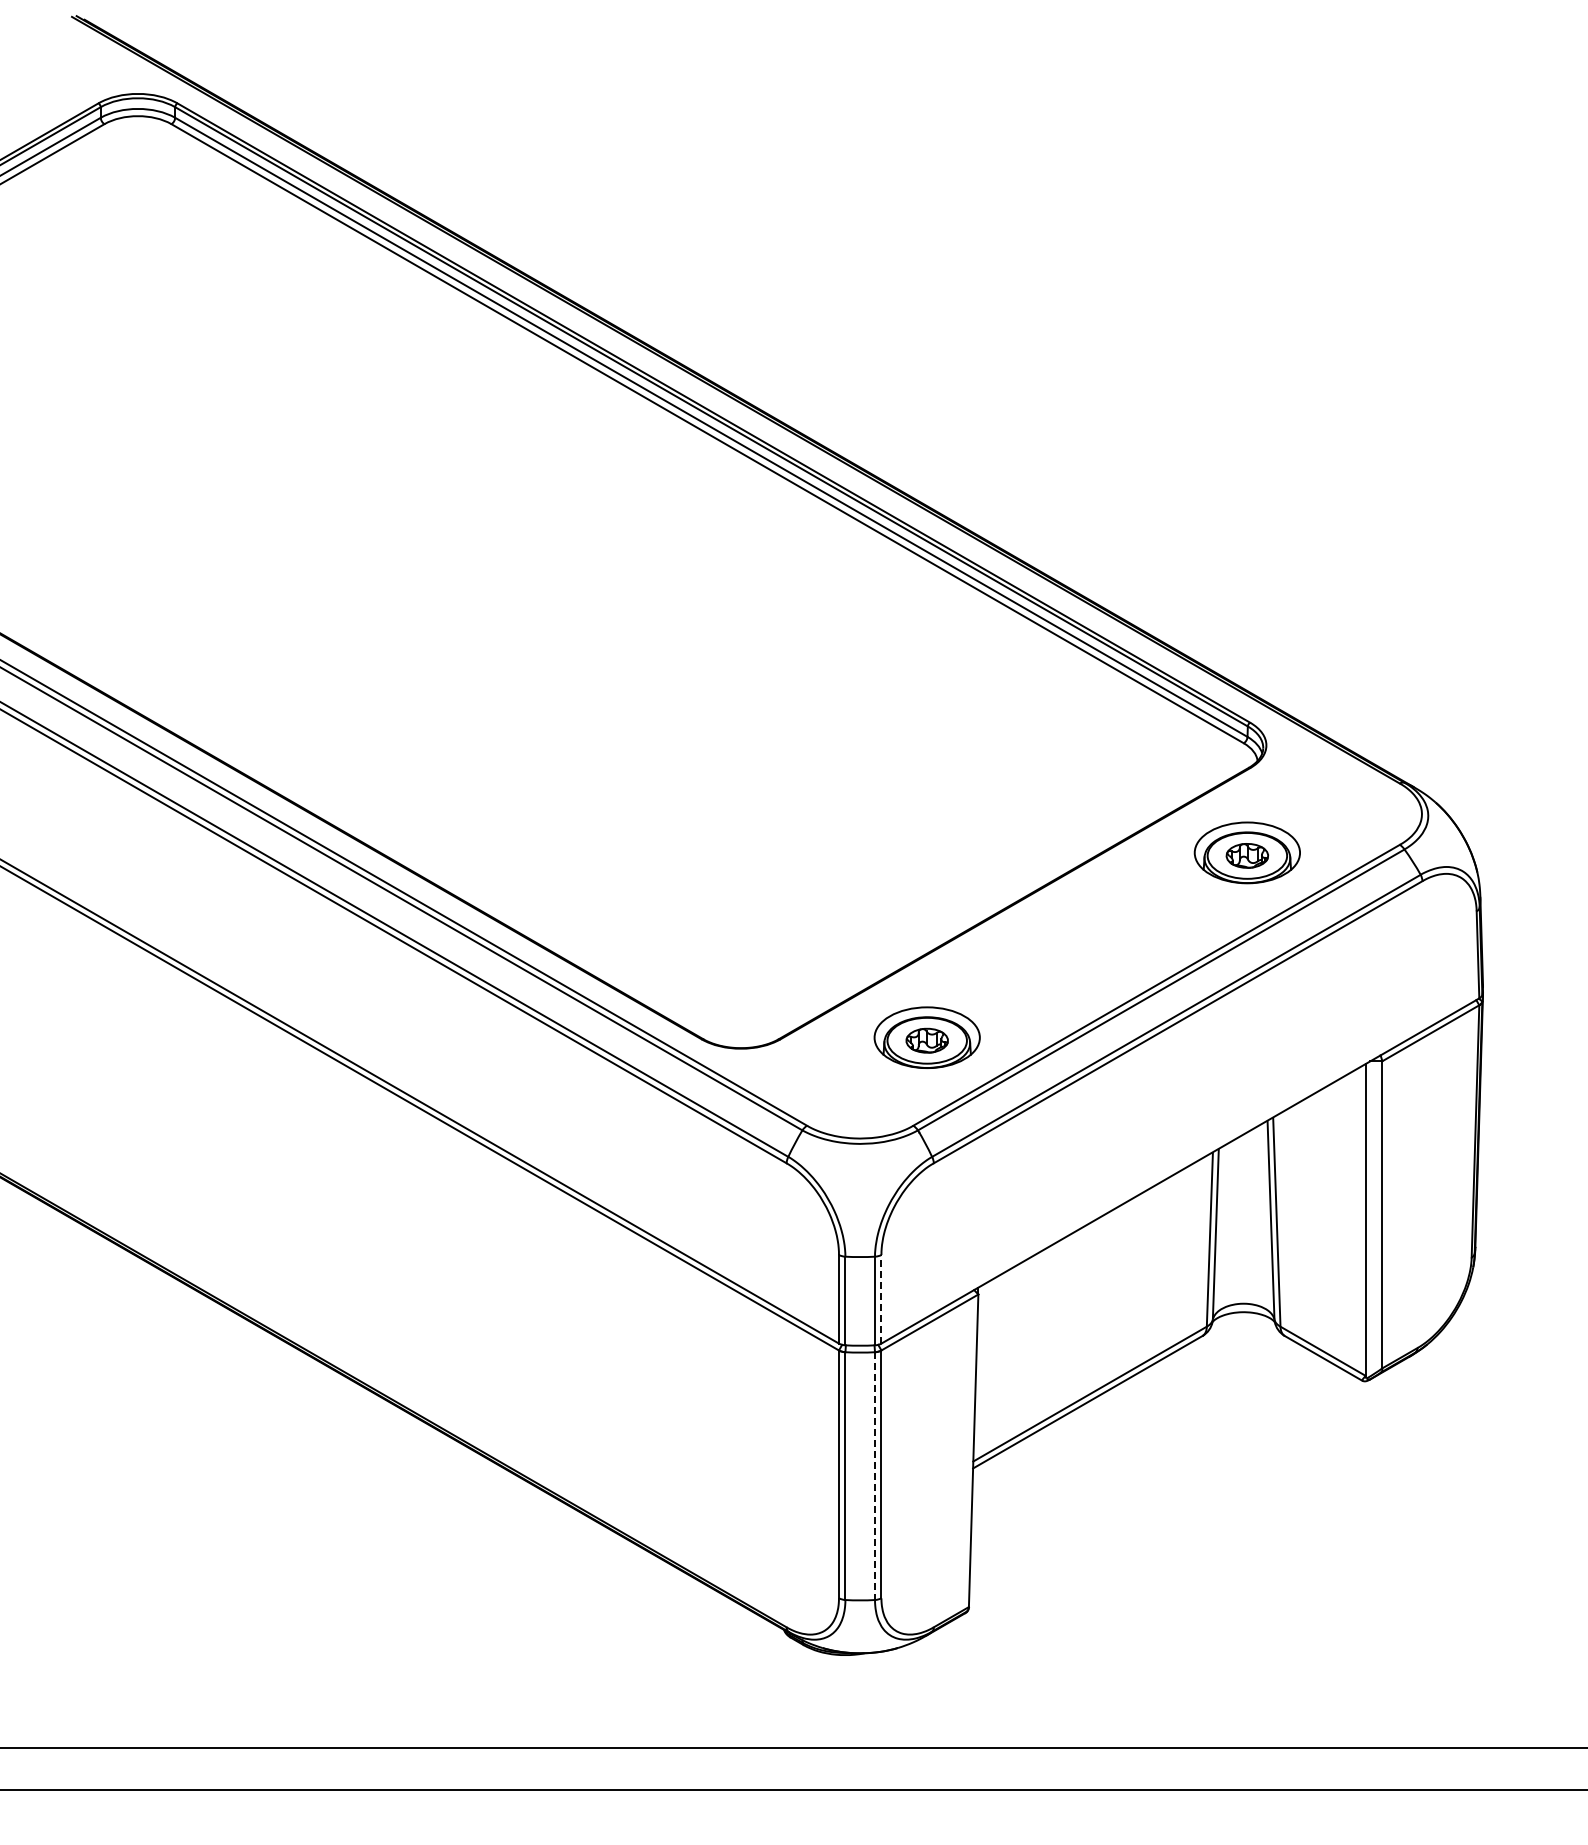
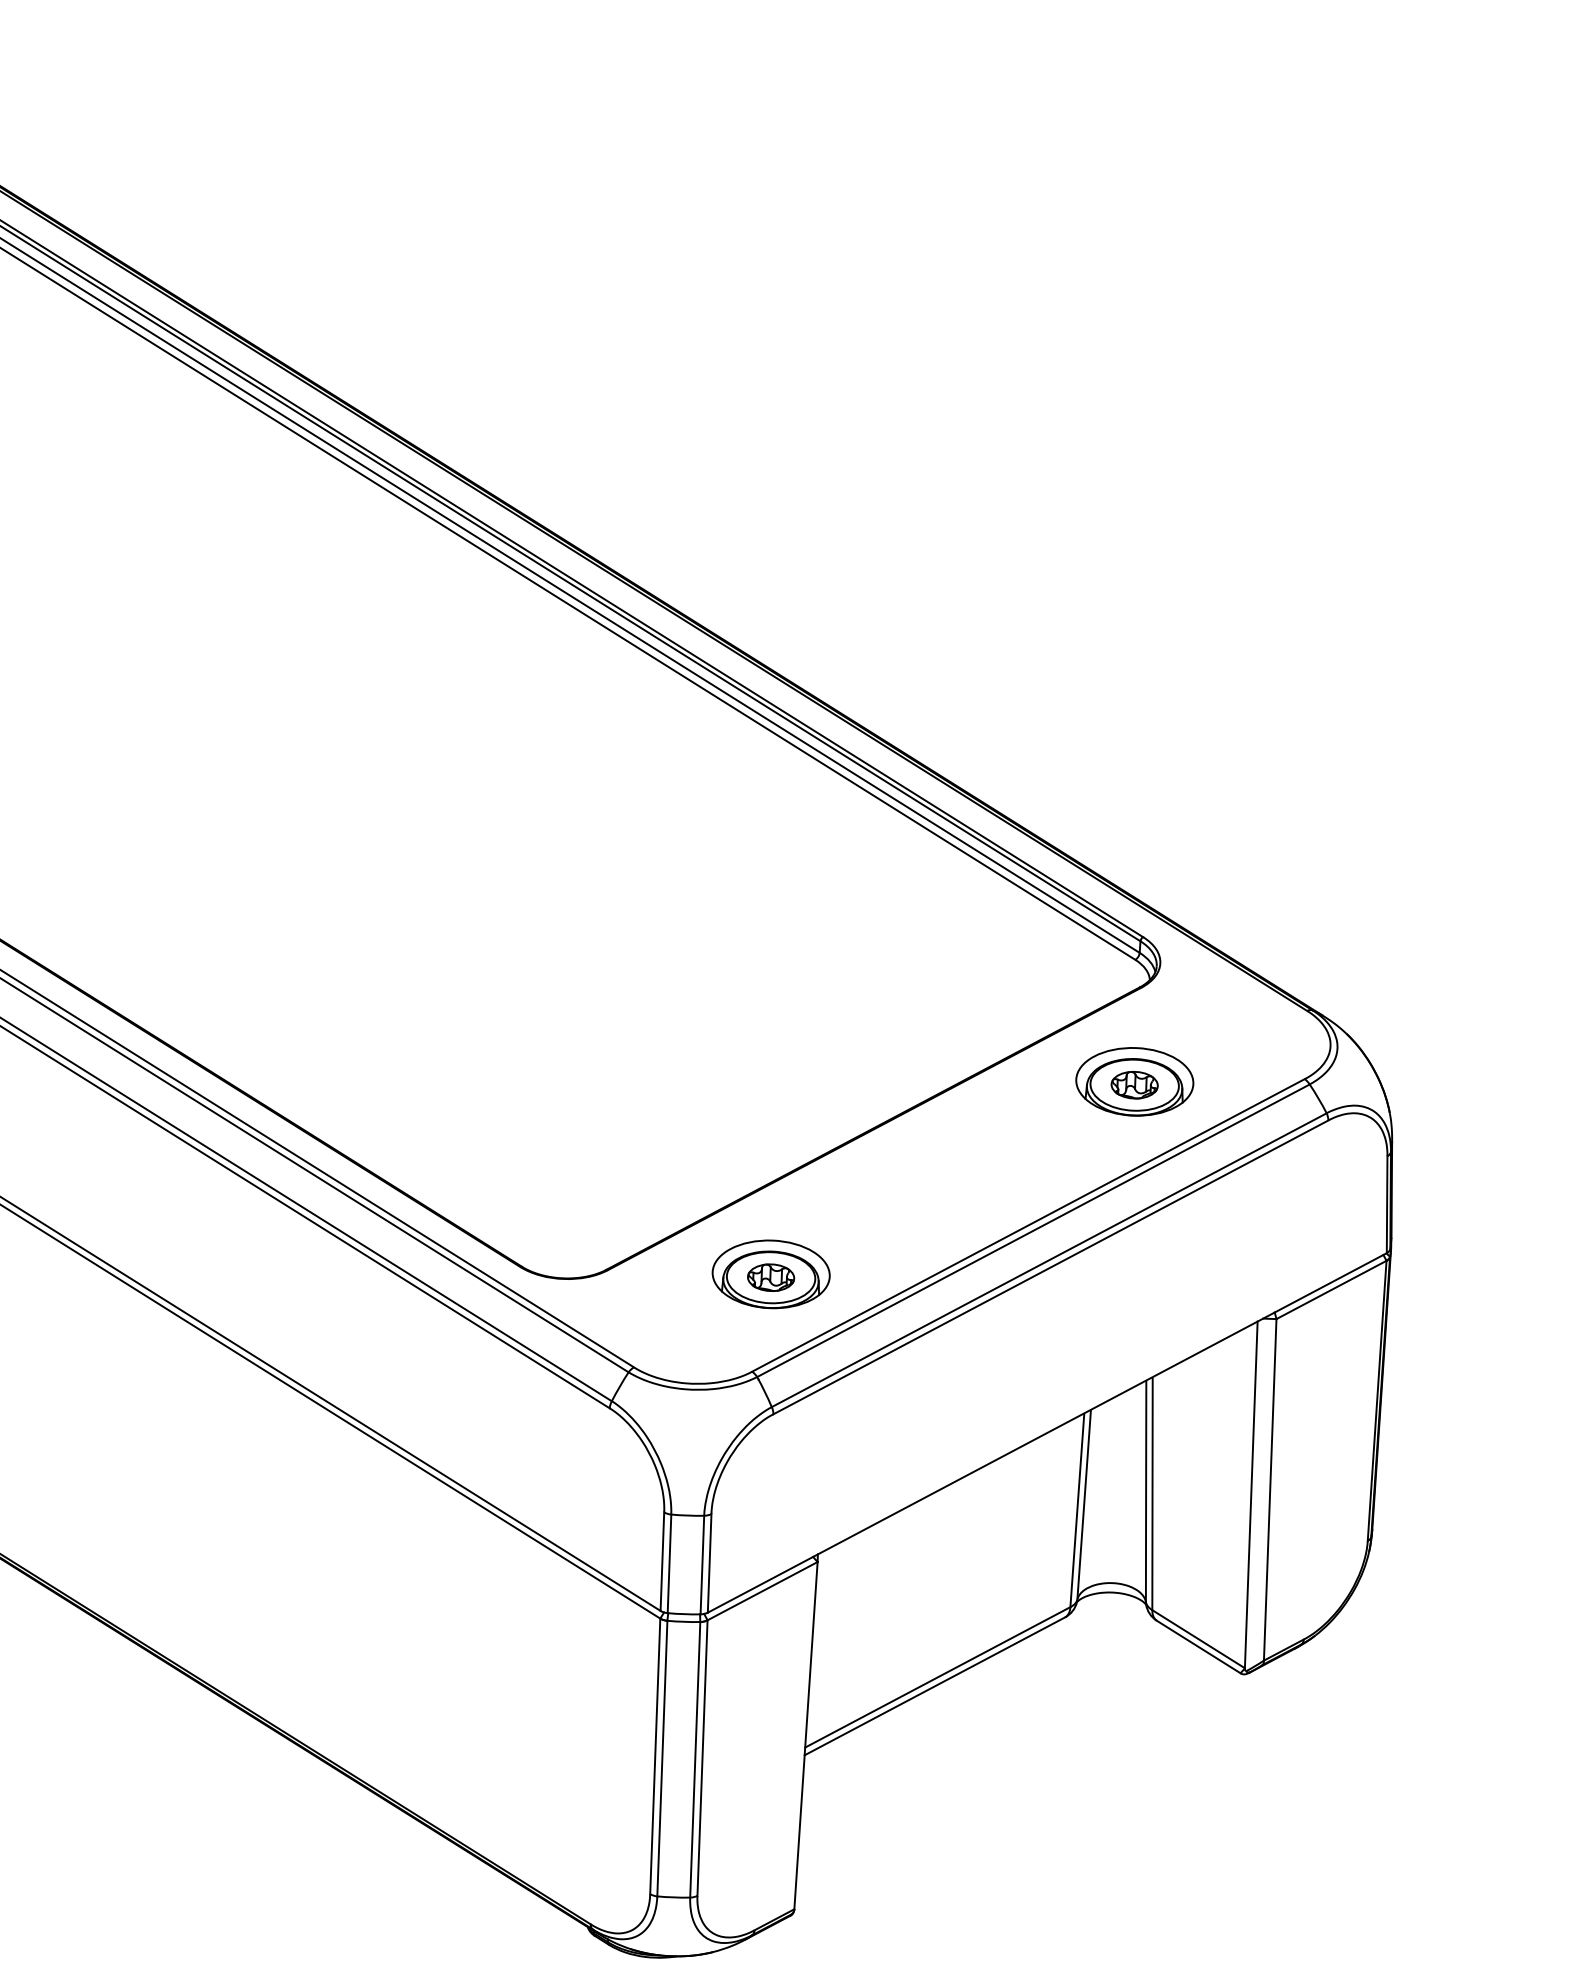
line: (881, 1298) -> (709, 1562), dashed -> solid
line: (875, 1476) -> (695, 1760), dashed -> solid

